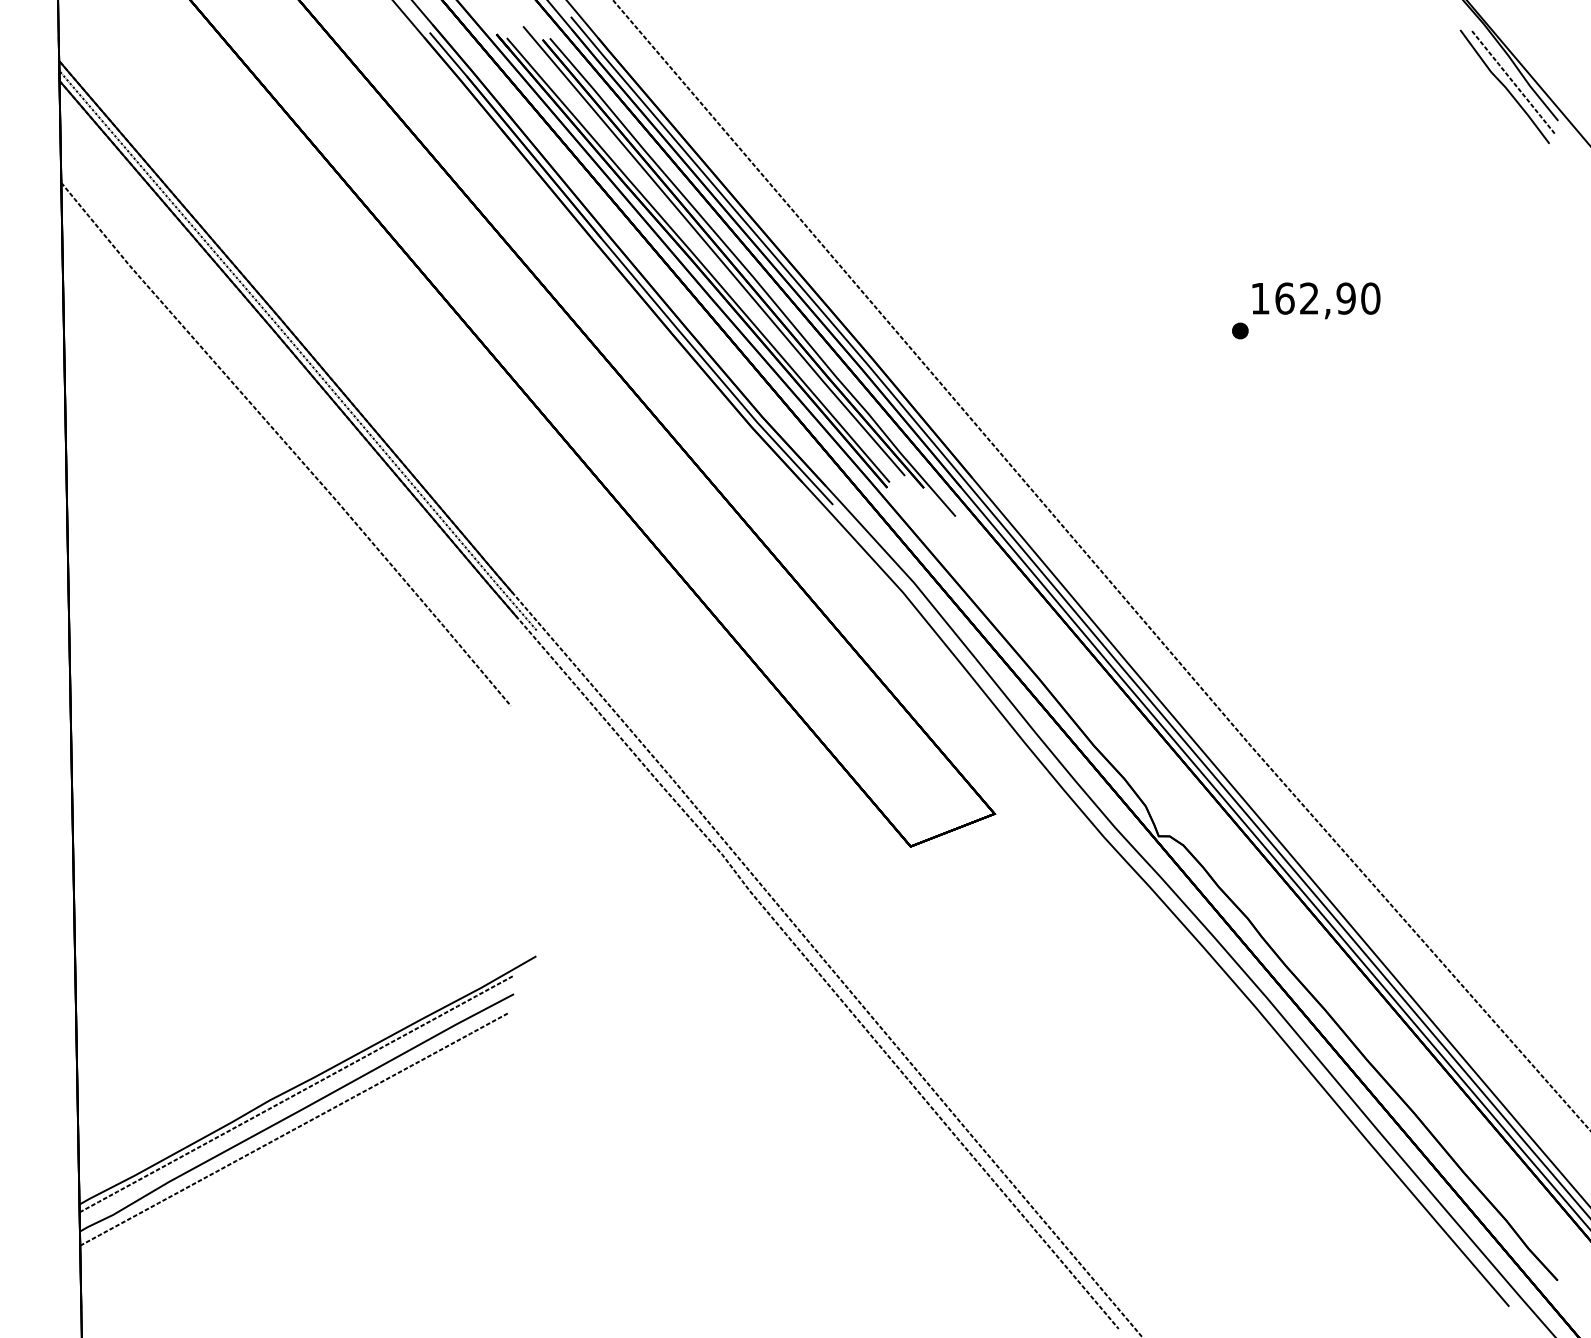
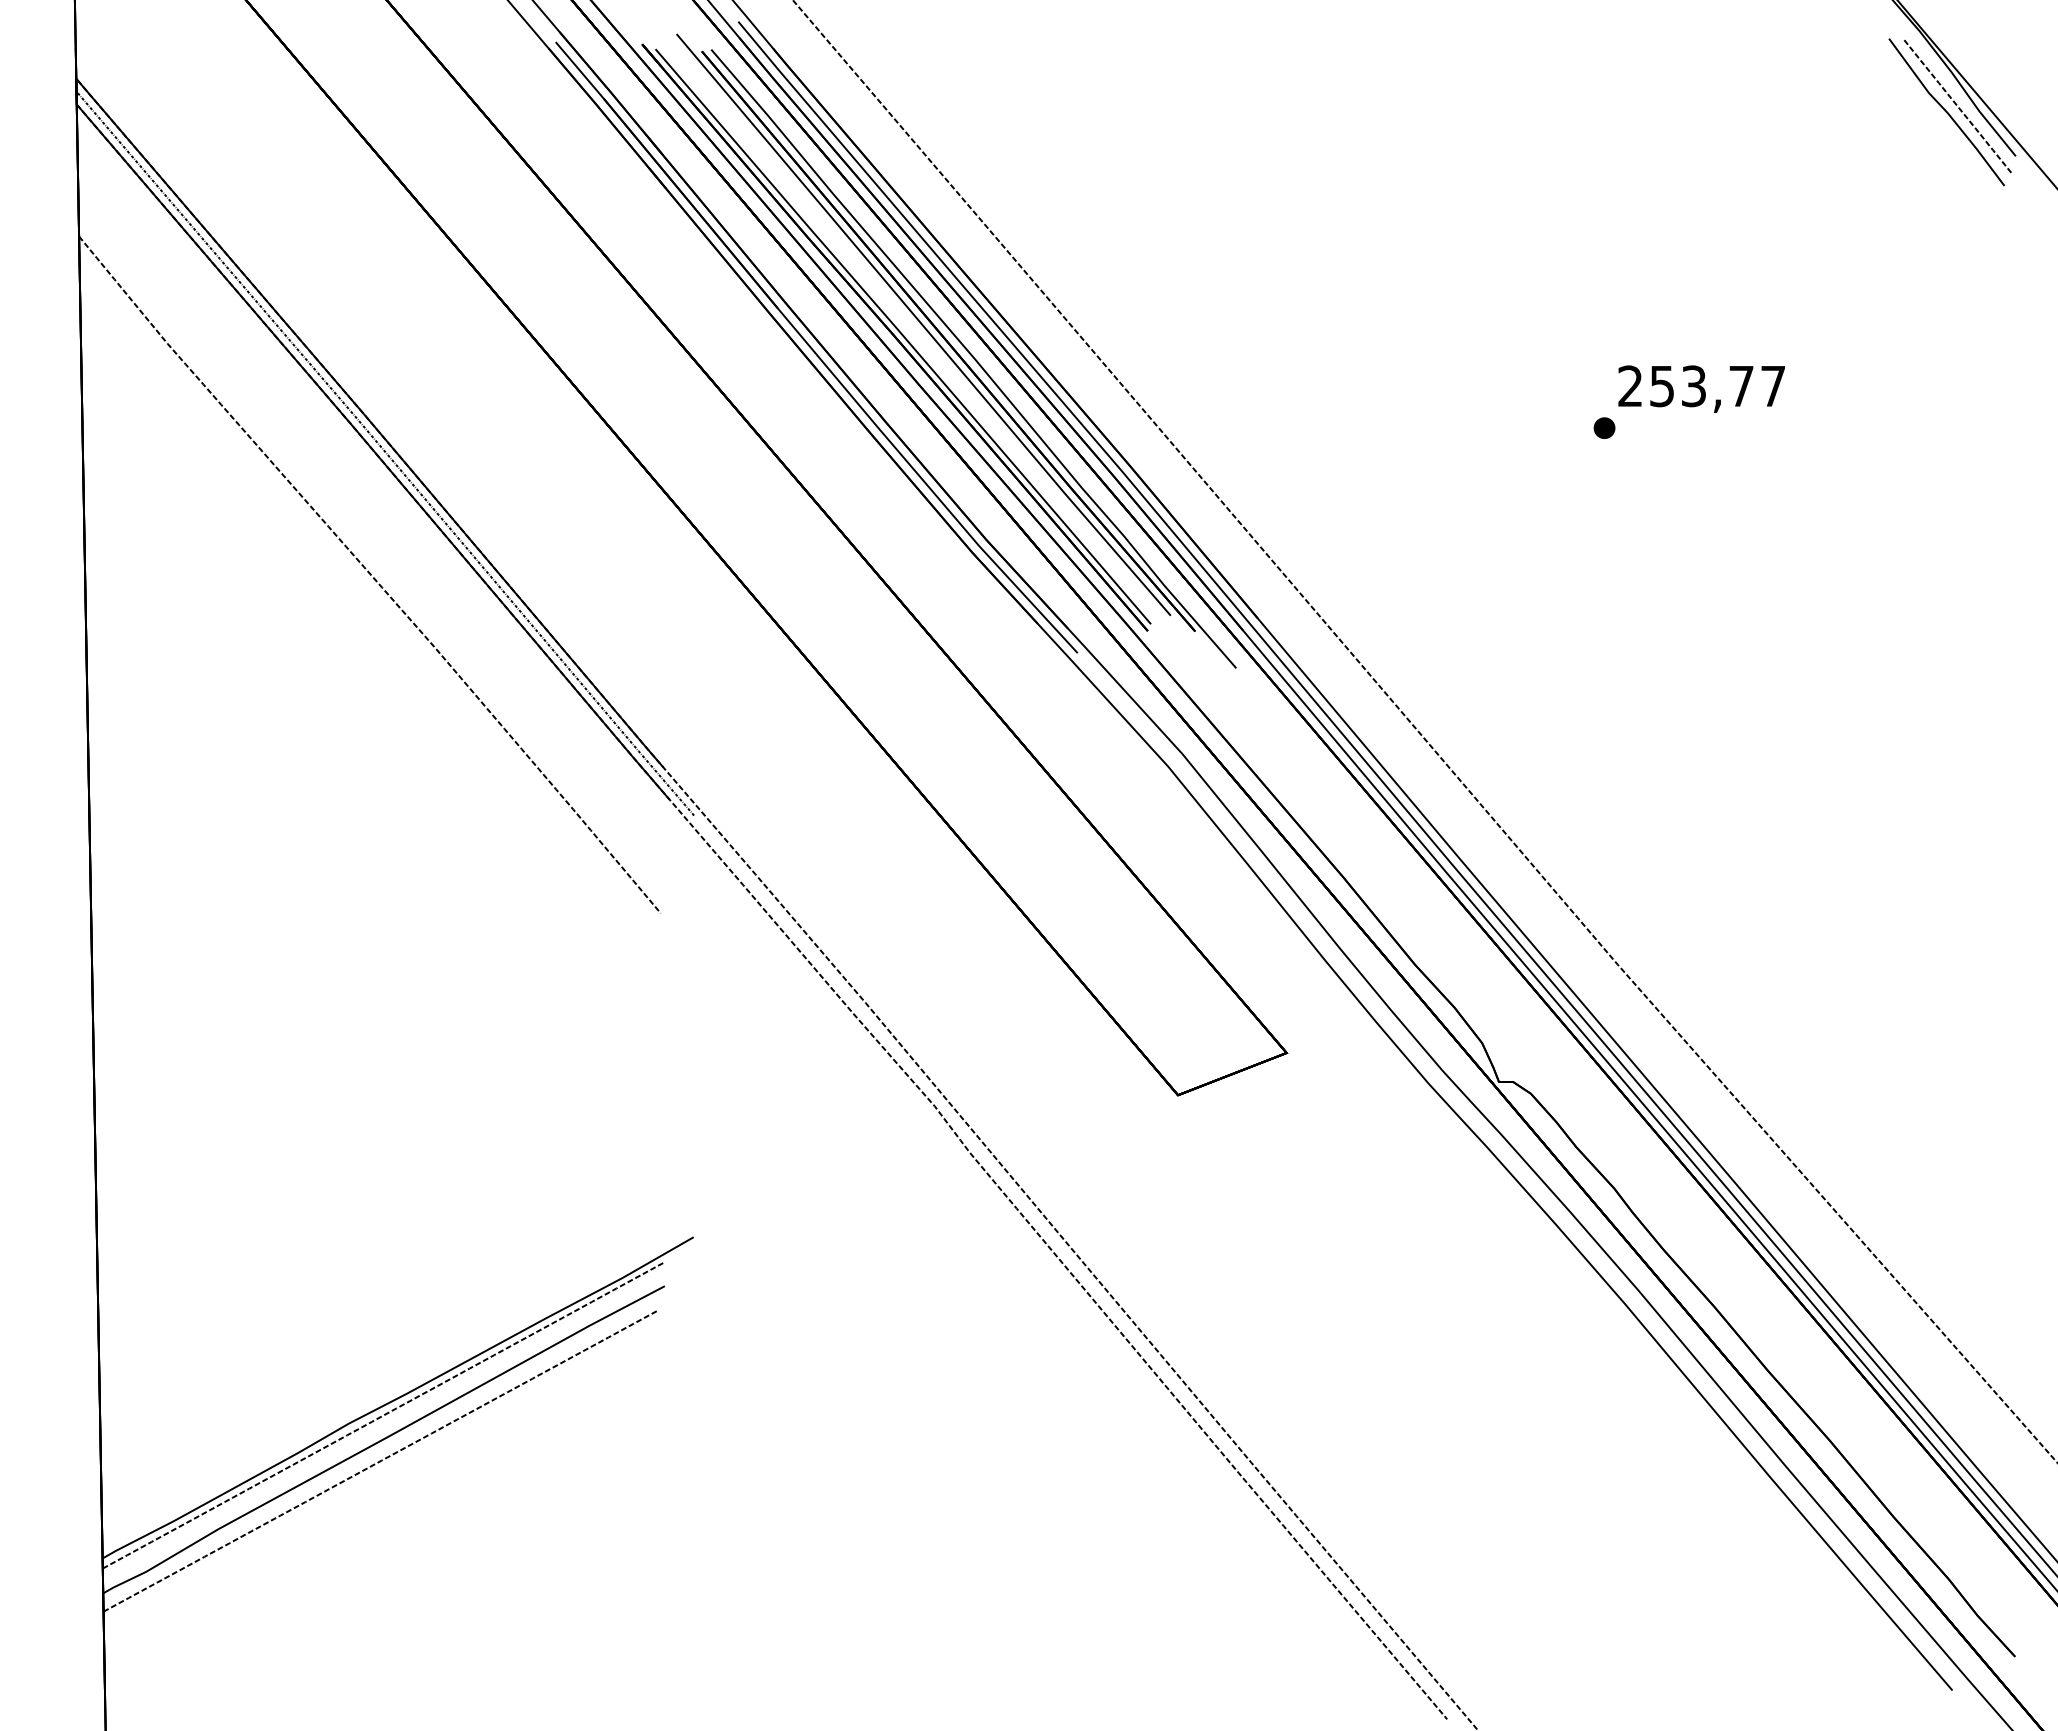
text: (1315, 298) -> (1701, 386), 162,90 -> 253,77

